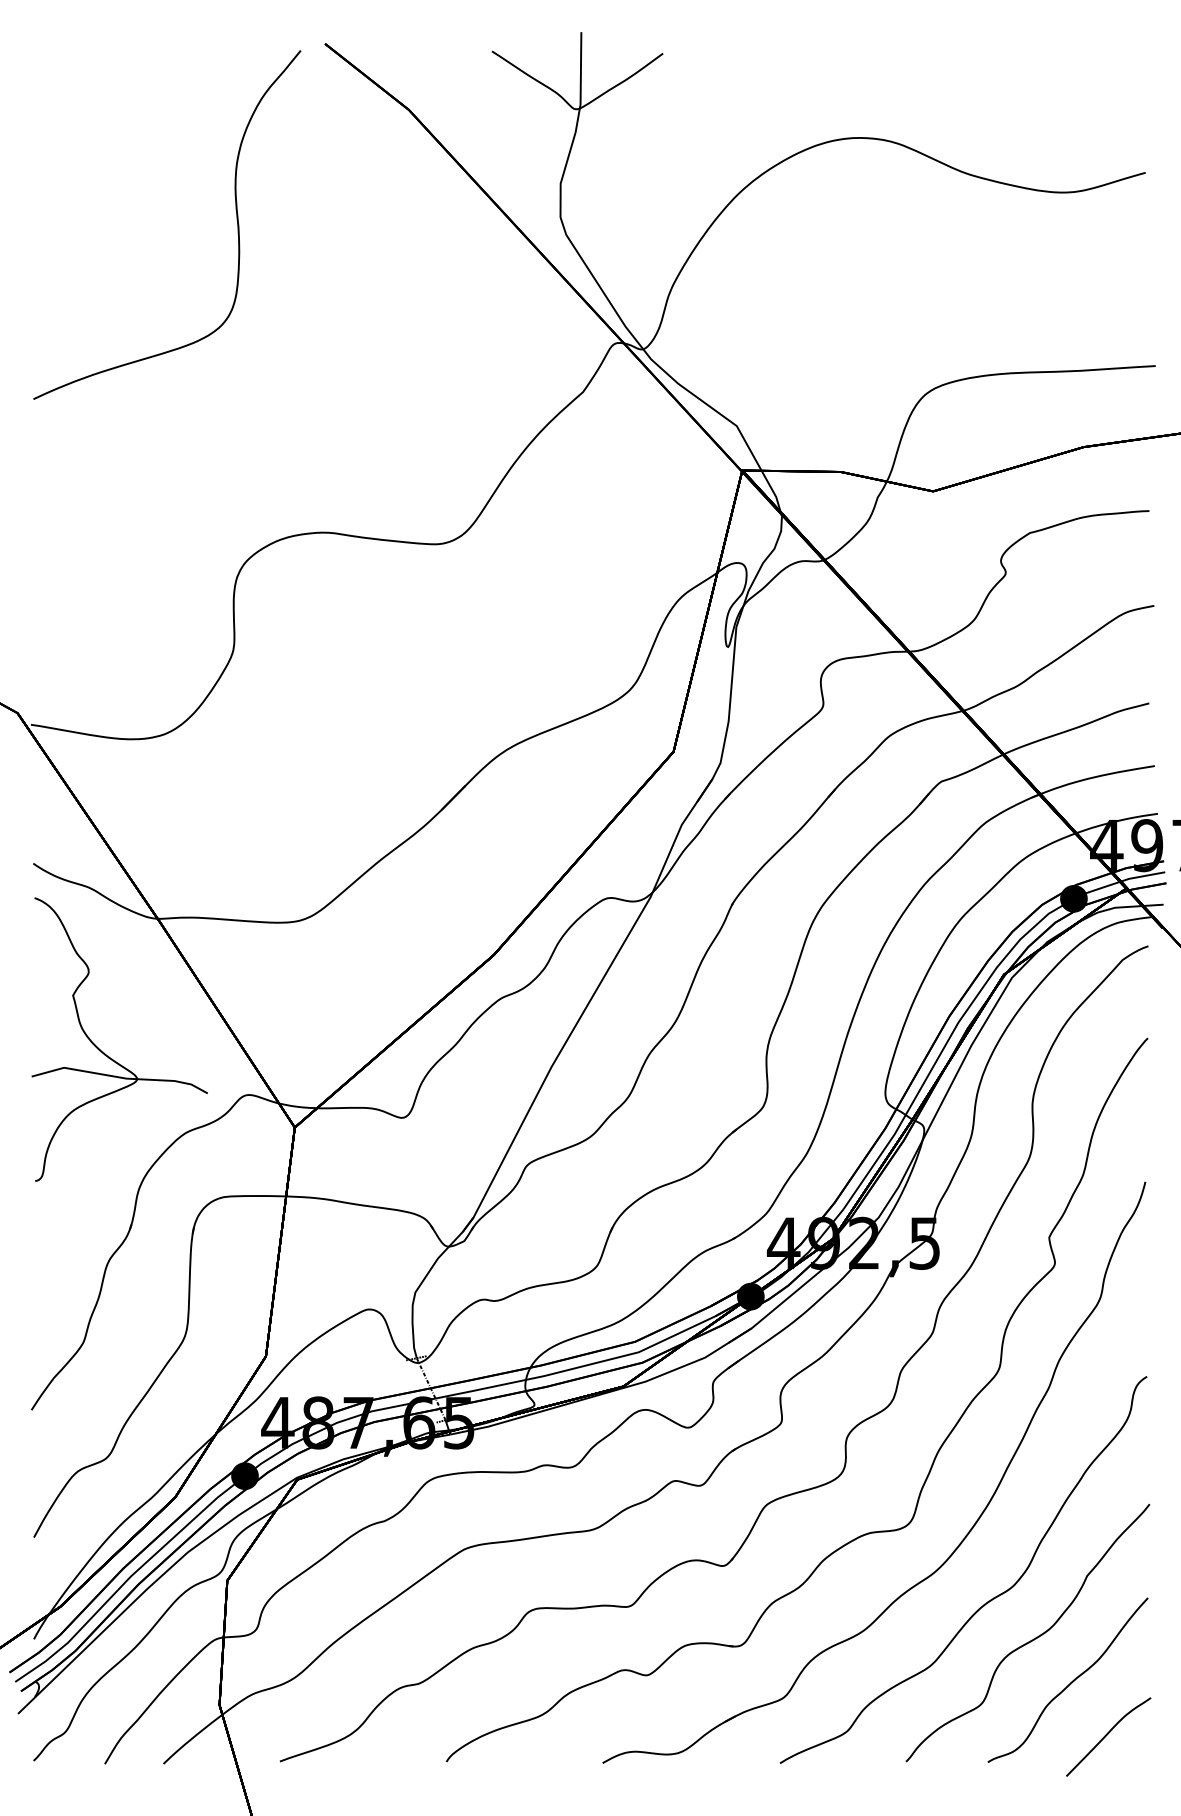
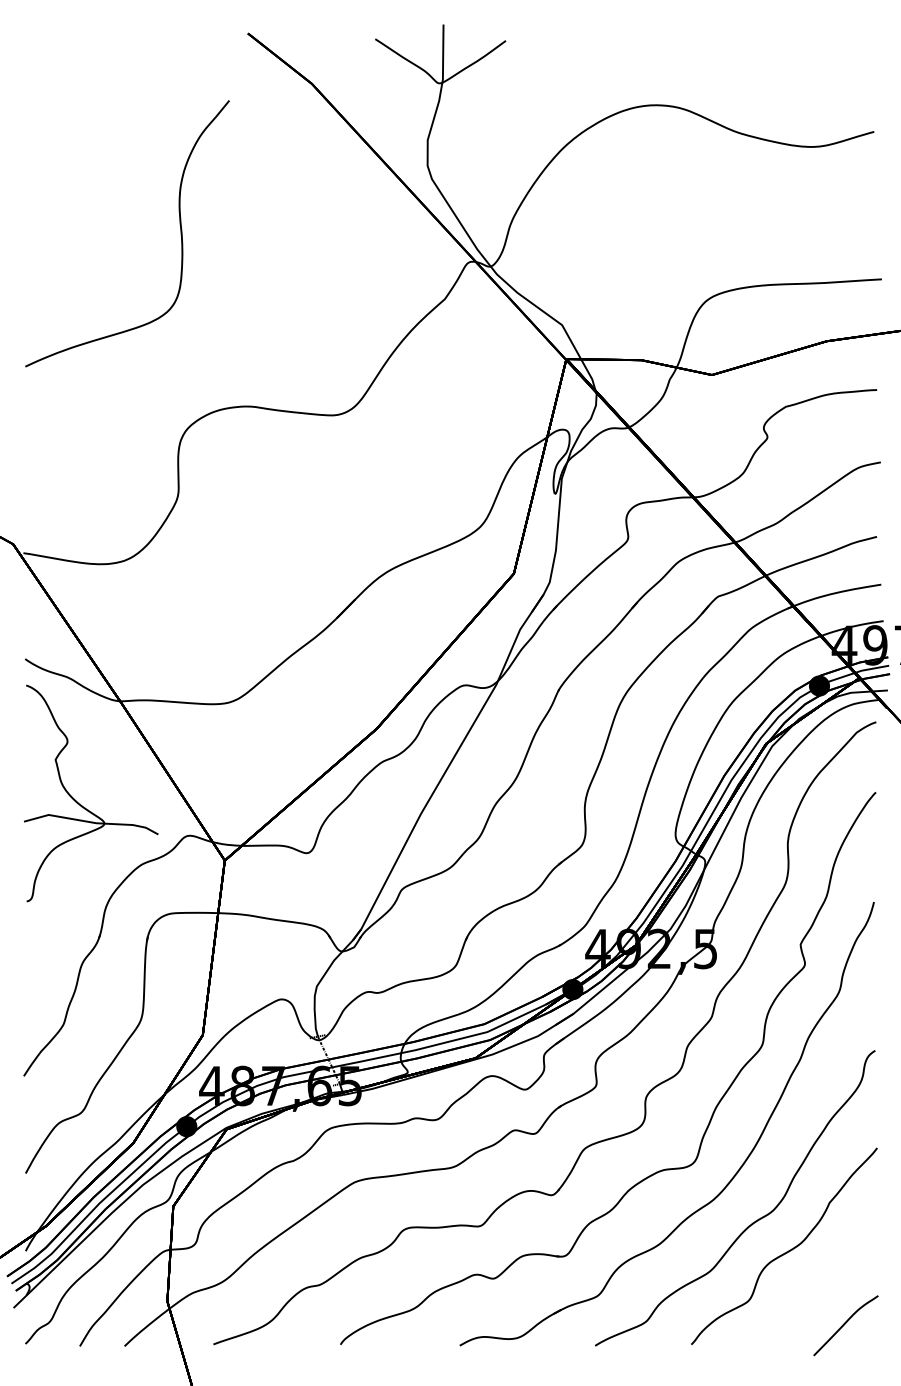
curve: (235, 212) -> (179, 224), moved
curve: (1070, 1682) -> (816, 1284), removed

